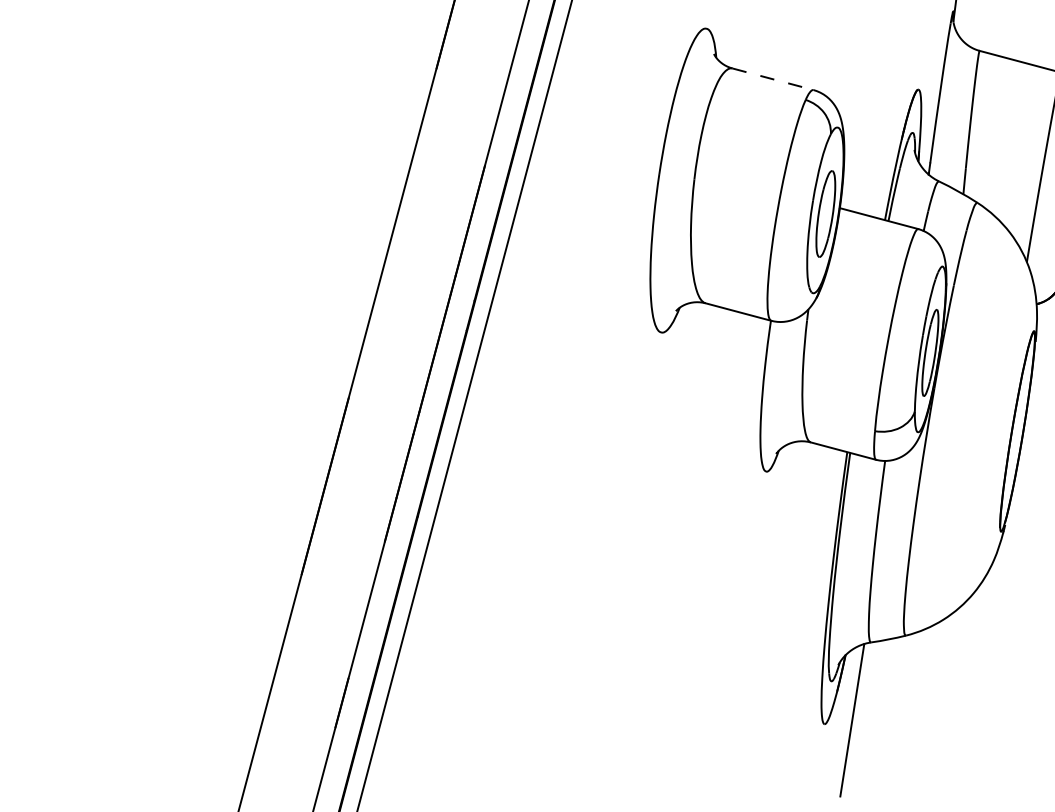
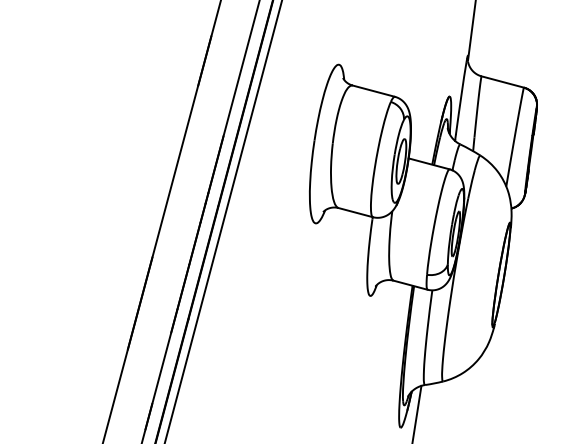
line: (772, 79) -> (373, 91), dashed -> solid

